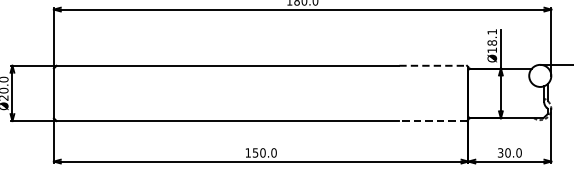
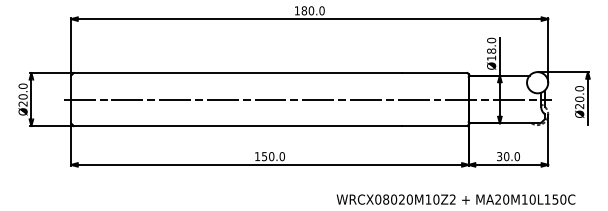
text: (492, 31) -> (491, 40), Ø18.1 -> Ø18.0
line: (433, 66) -> (435, 73), dashed -> solid
line: (300, 93) -> (307, 99), added
line: (432, 120) -> (434, 125), dashed -> solid

